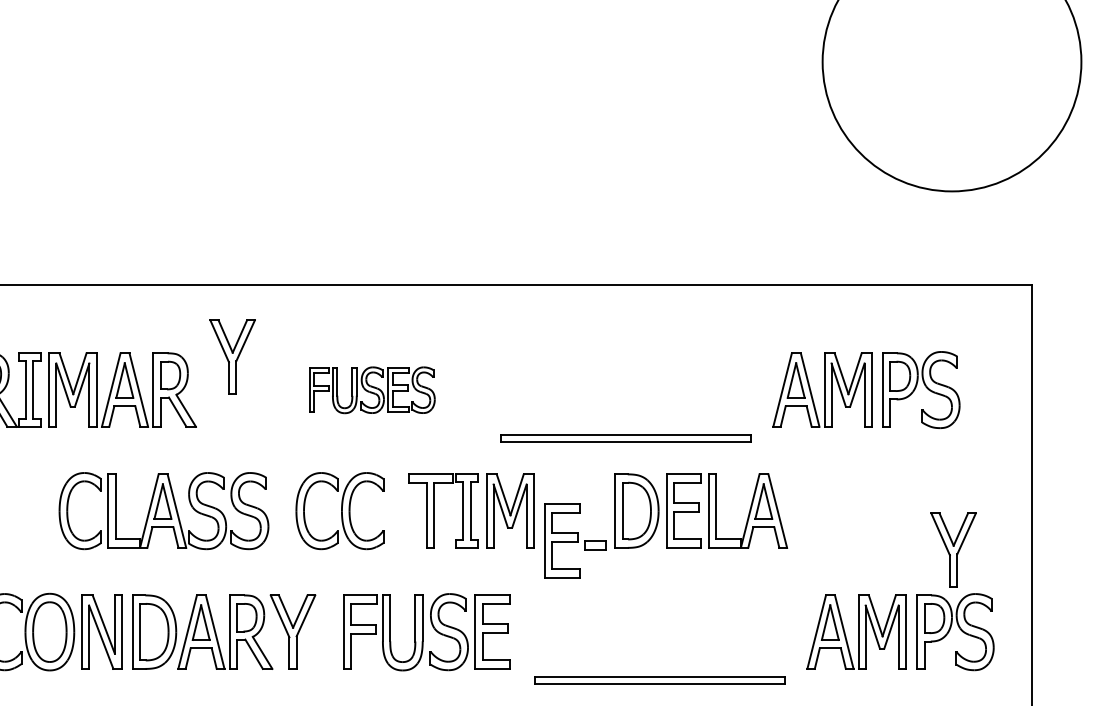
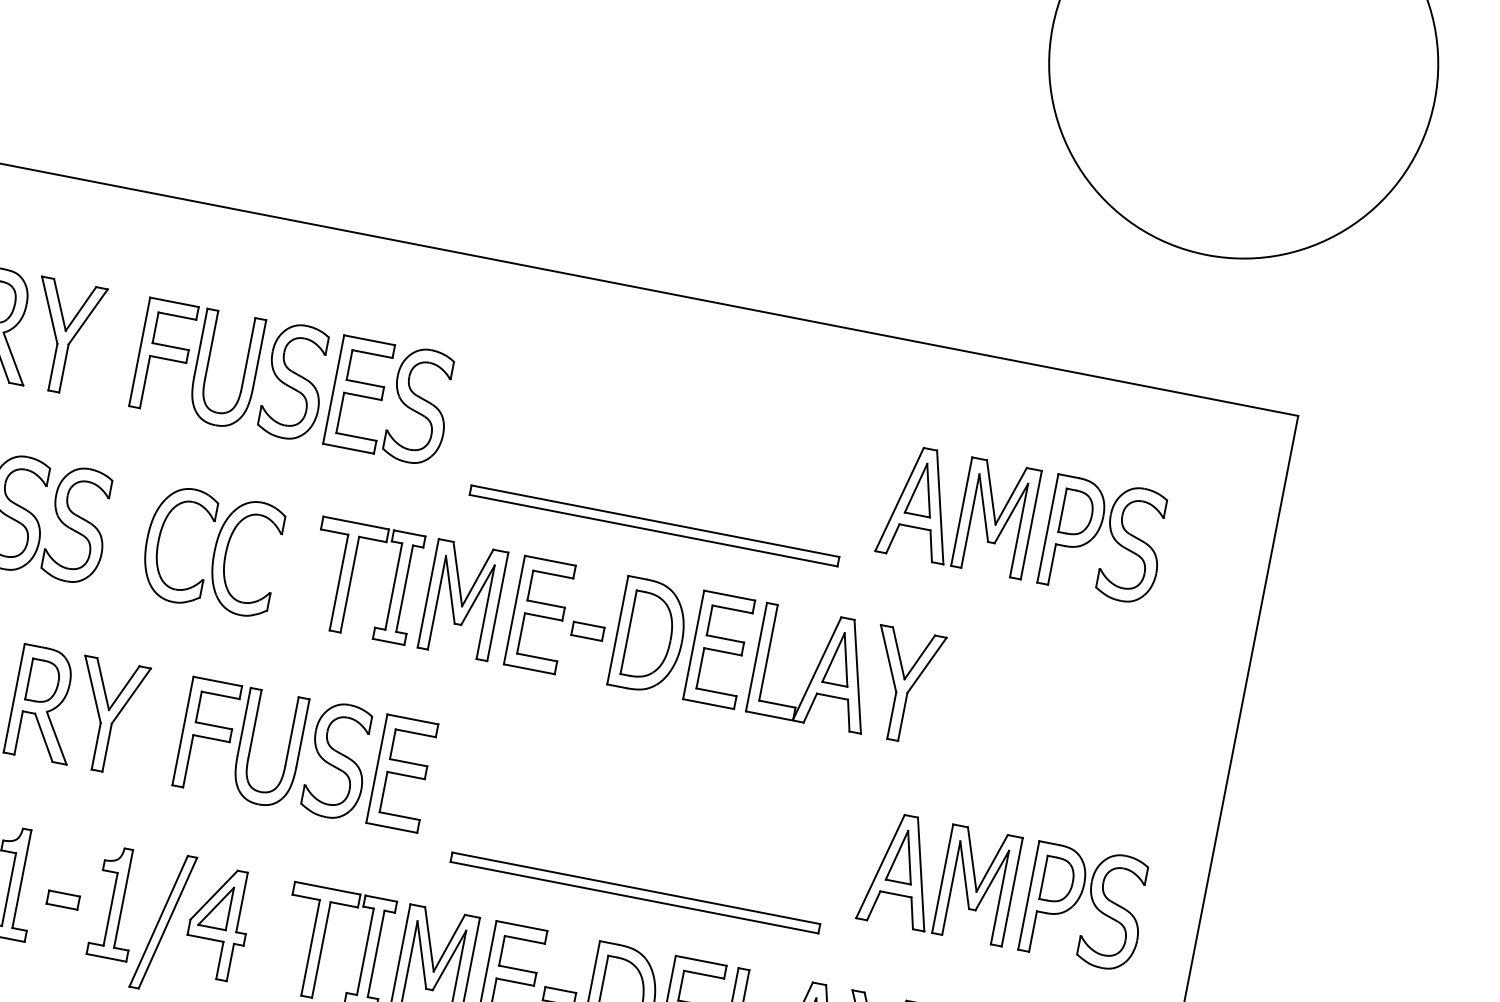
part: (232, 356) -> (64, 336), moved
part: (372, 390) -> (294, 382), size x1.67
part: (575, 540) -> (559, 617), moved
part: (953, 549) -> (903, 684), moved

